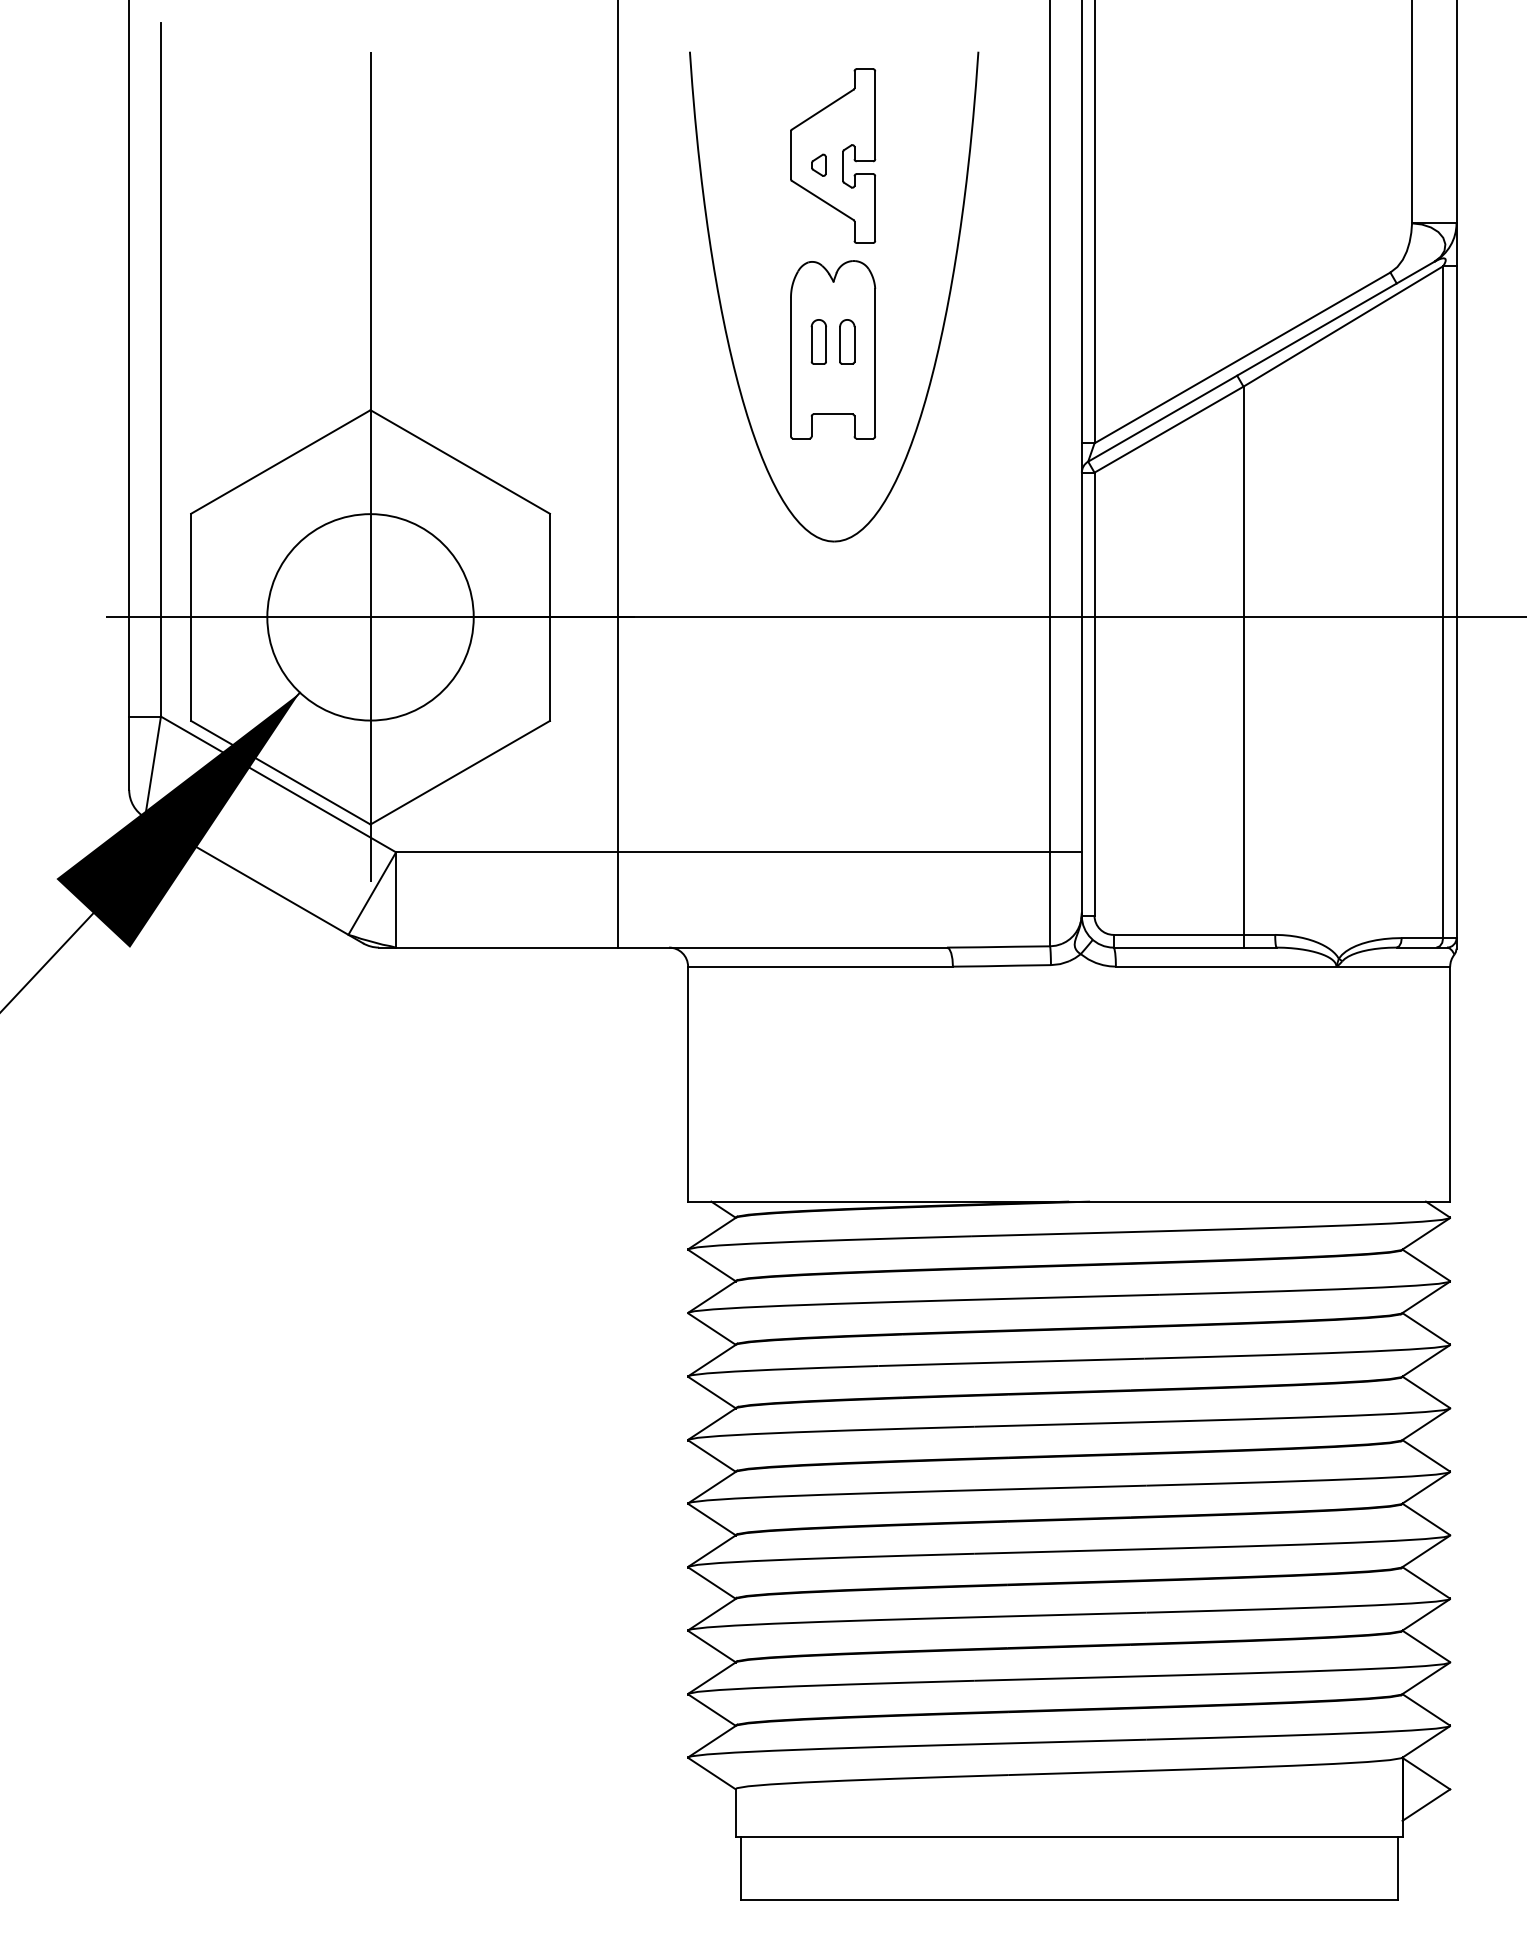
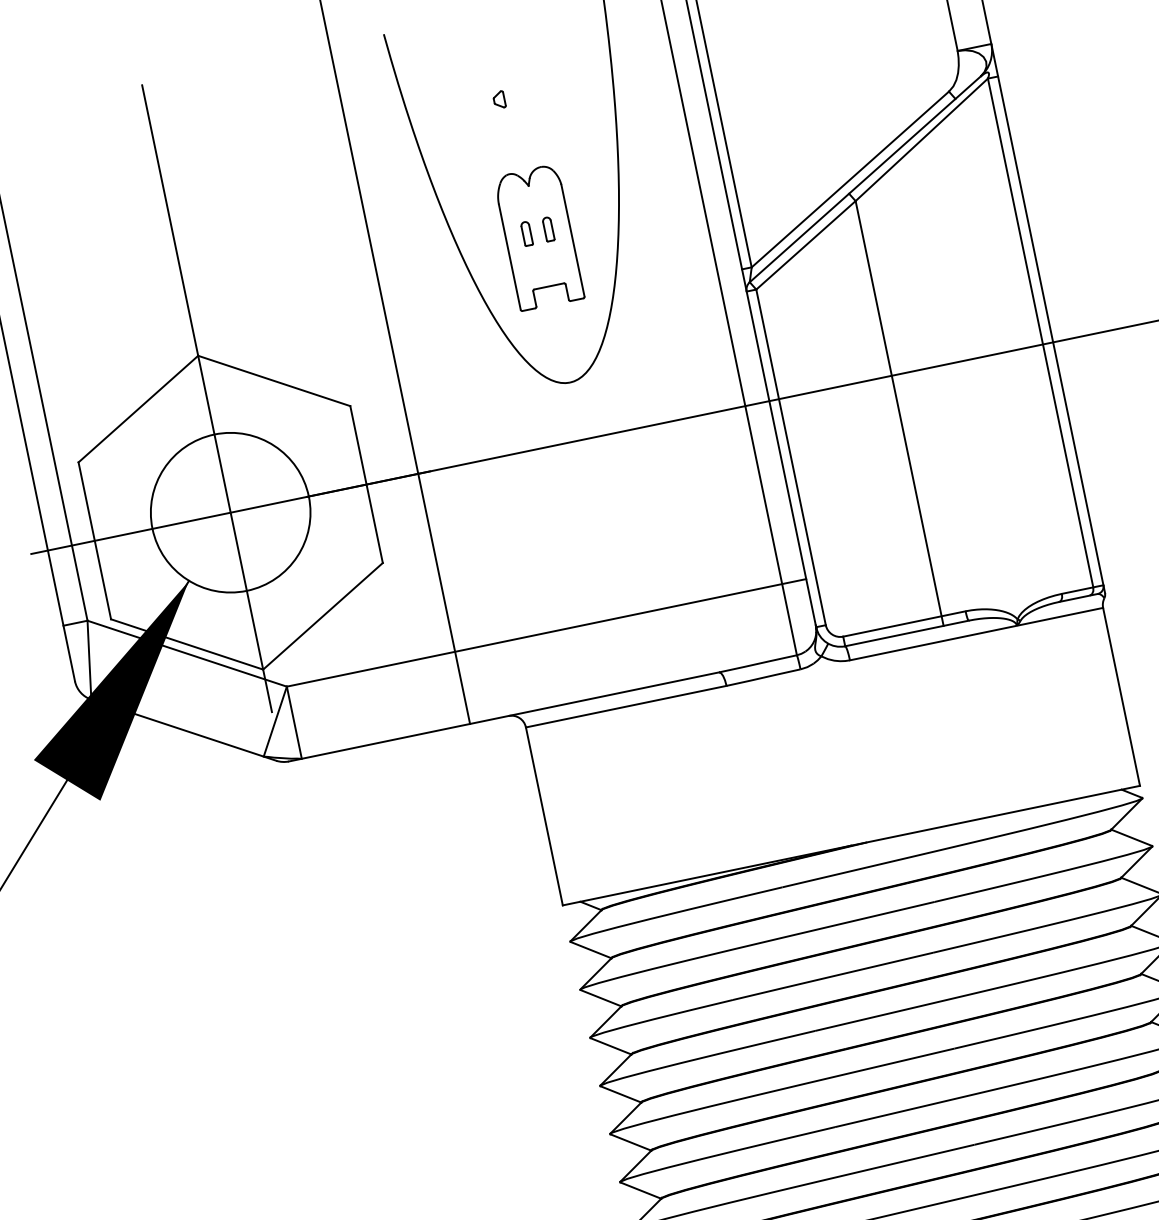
part: (833, 155) -> (508, 90), removed
part: (818, 341) -> (526, 233), size x0.7
part: (847, 341) -> (548, 228), size x0.7

